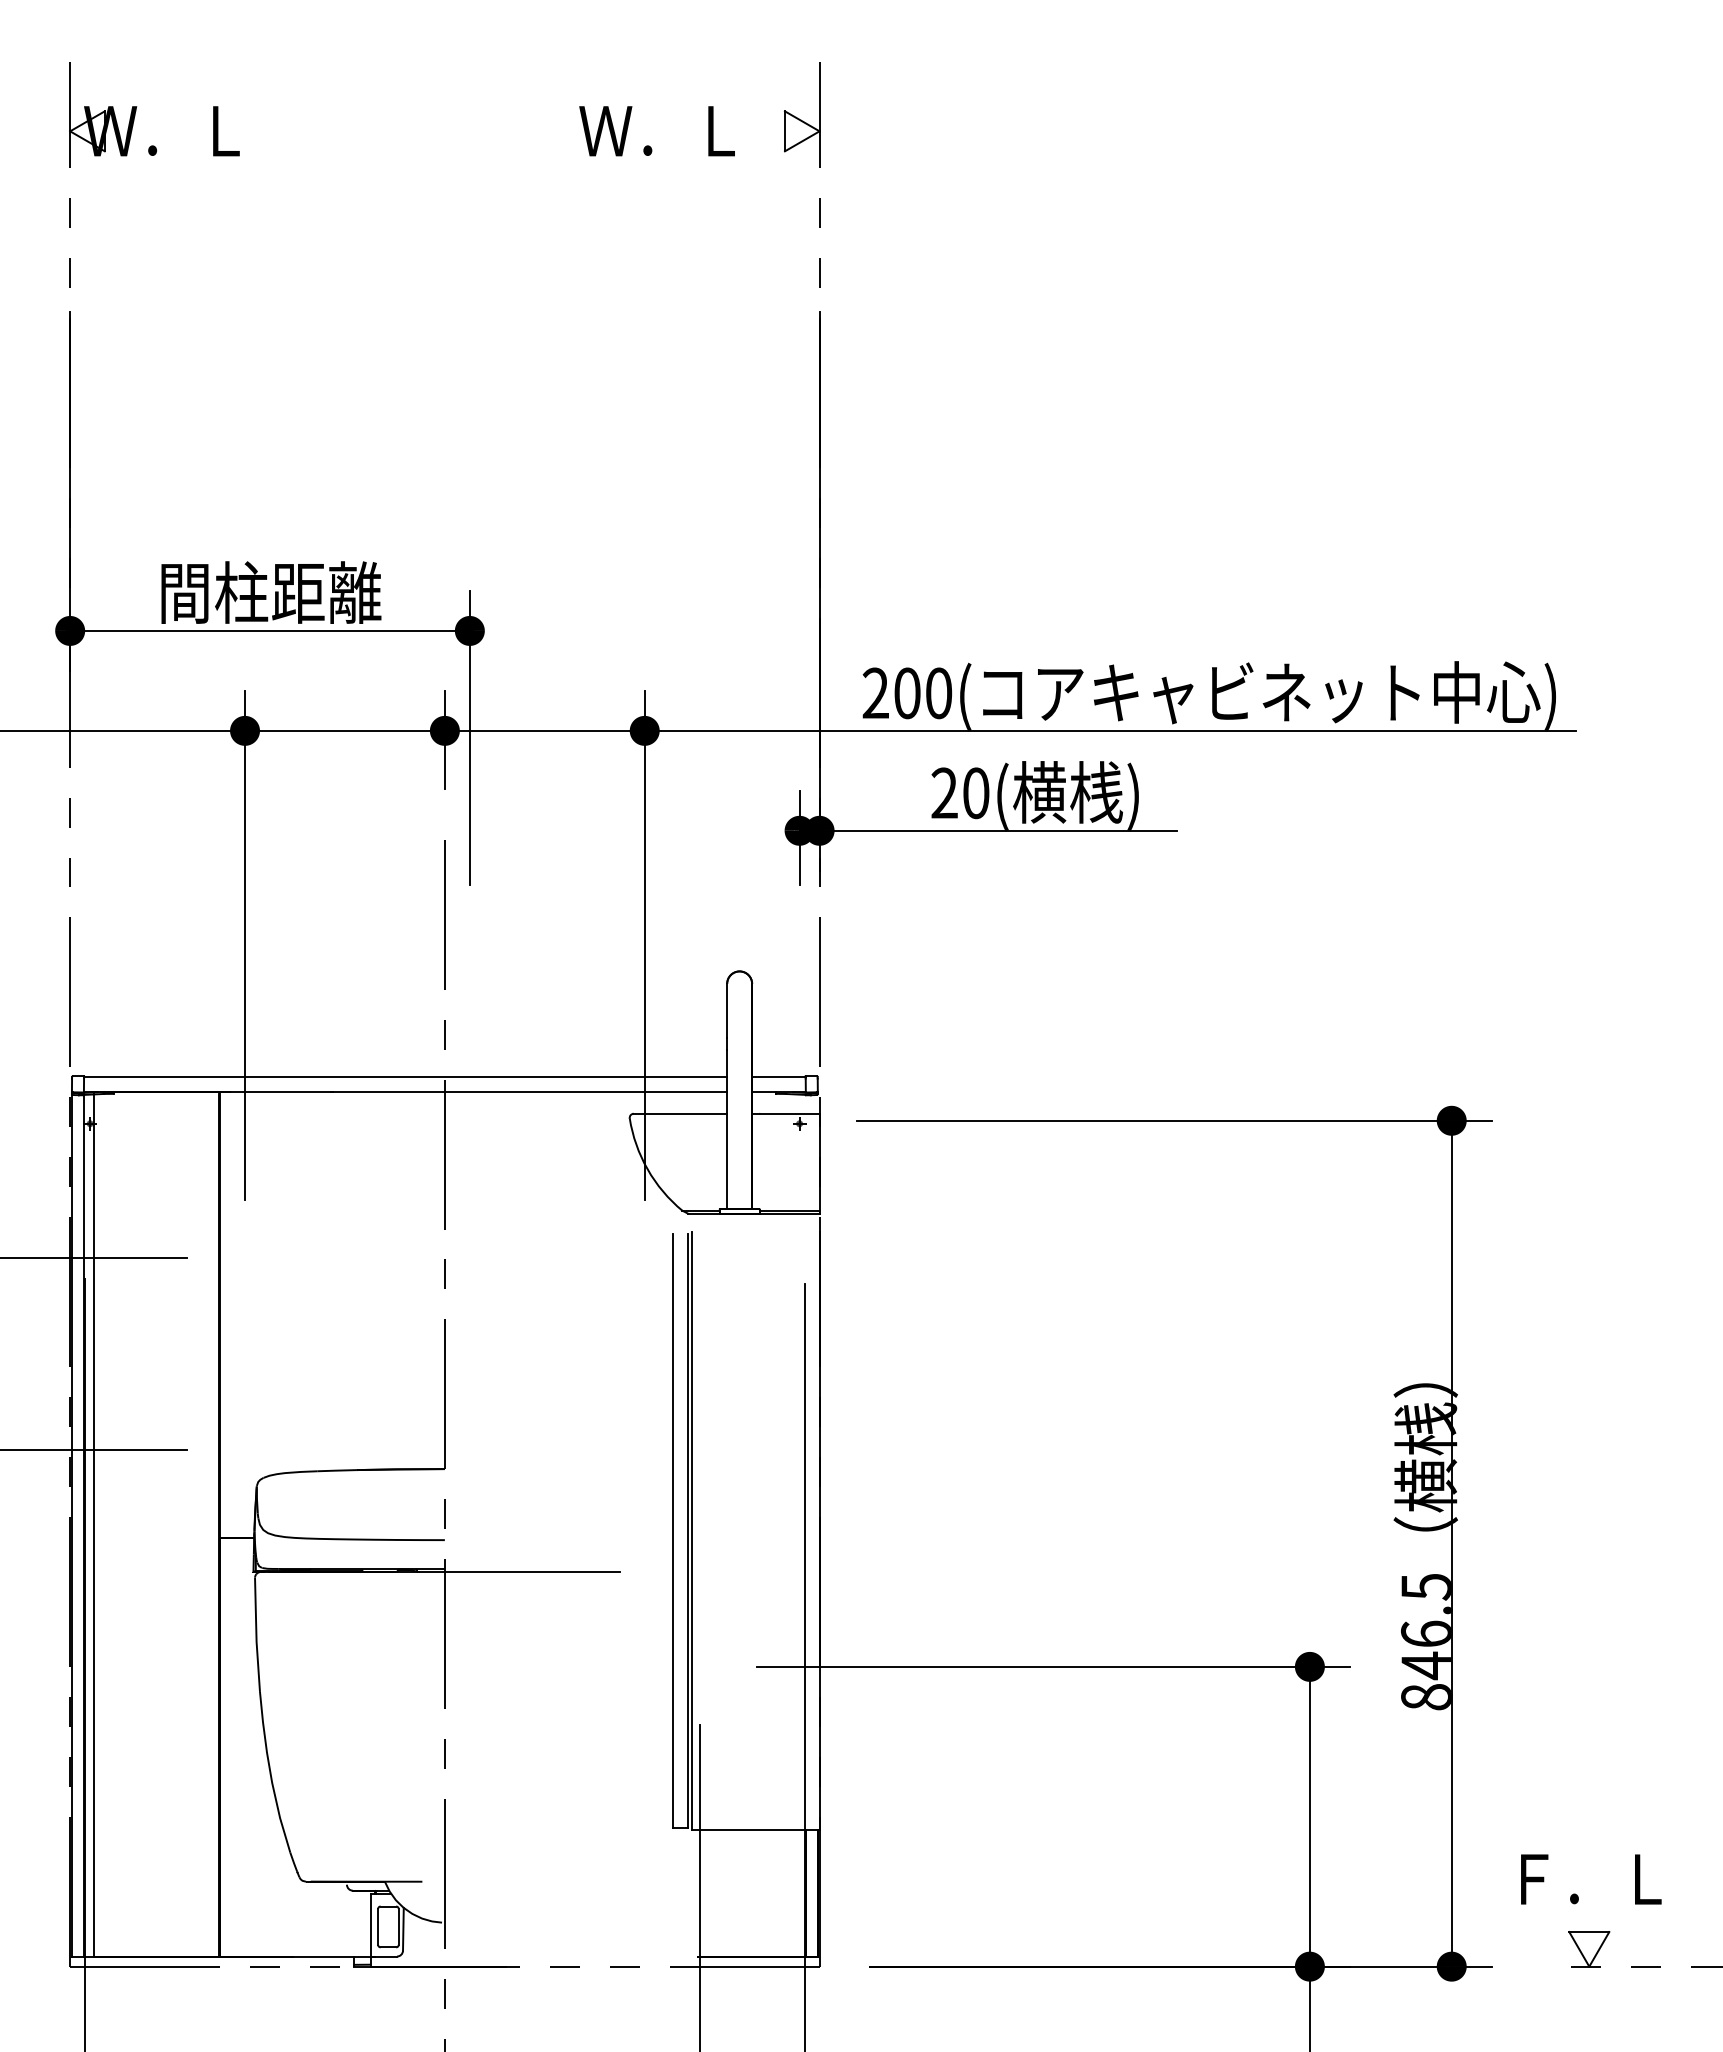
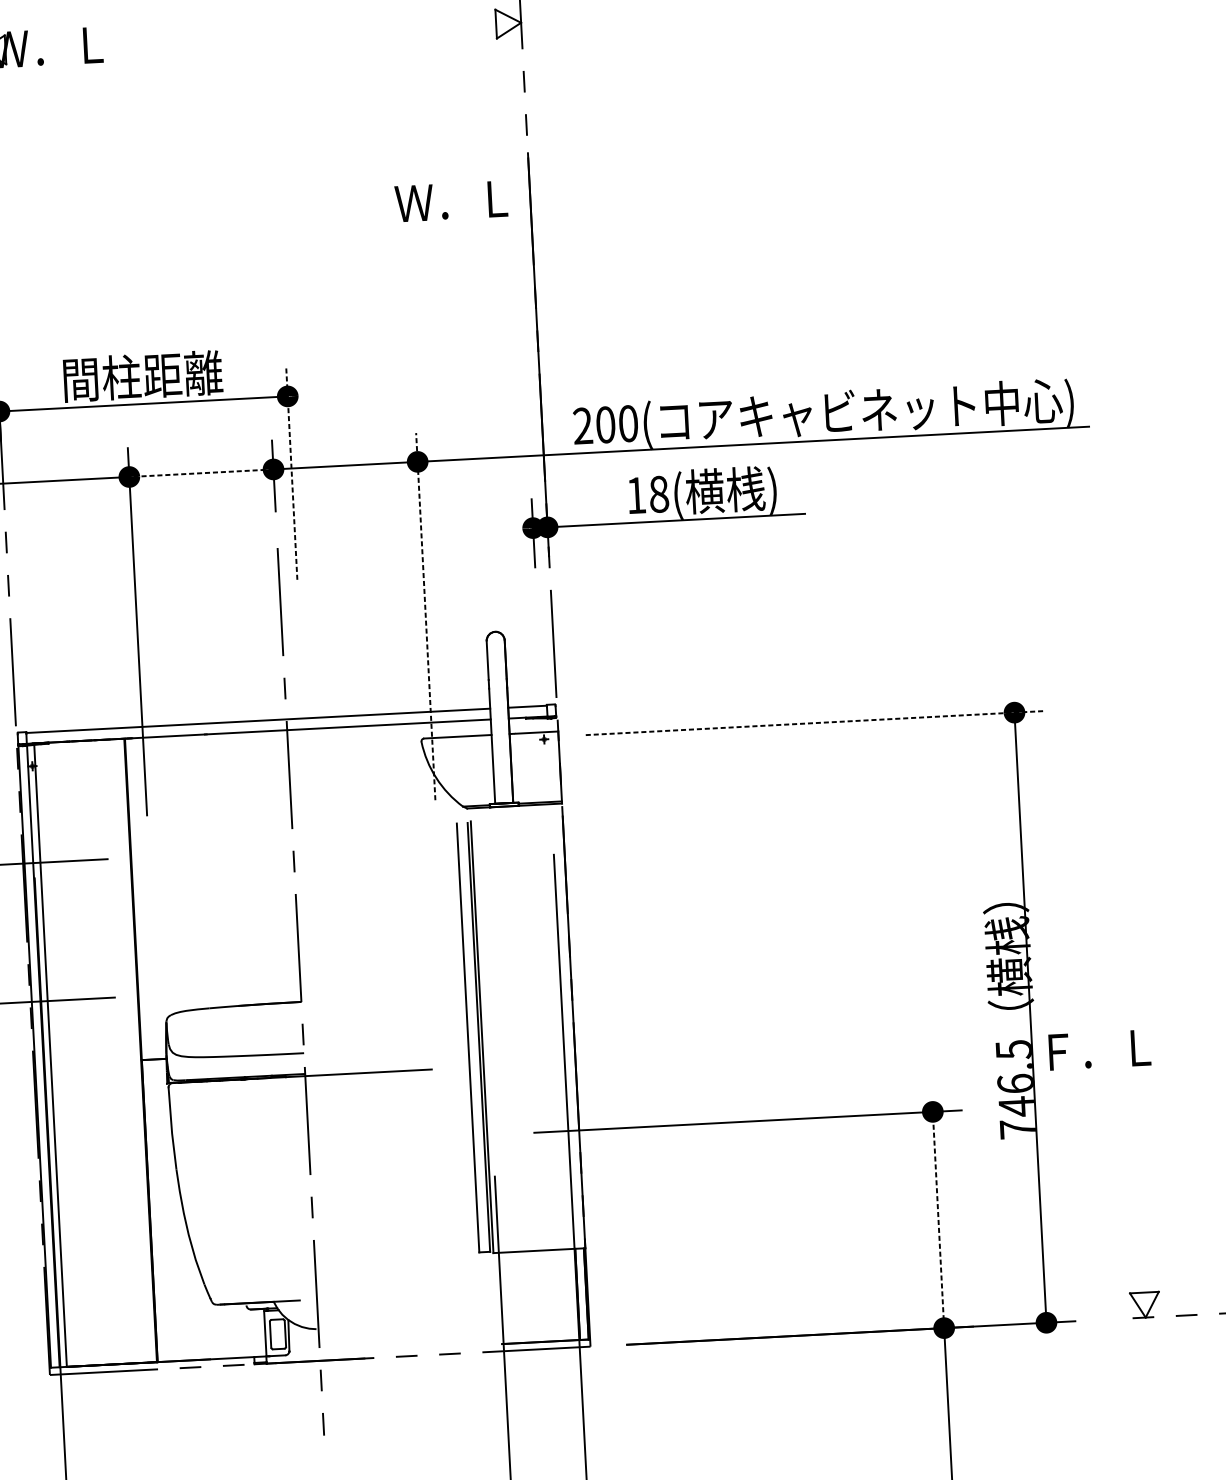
text: (656, 131) -> (450, 201), moved
line: (344, 730) -> (201, 472), solid -> dashed
line: (469, 737) -> (291, 473), solid -> dashed
text: (960, 792) -> (647, 494), 20( -> 18(
line: (644, 945) -> (425, 616), solid -> dashed
line: (1175, 1120) -> (815, 722), solid -> dashed
text: (1425, 1697) -> (1017, 1129), 846.5 -> 746.5
line: (1309, 1816) -> (938, 1219), solid -> dashed
text: (1591, 1879) -> (1100, 1050), moved

